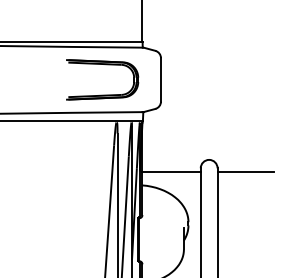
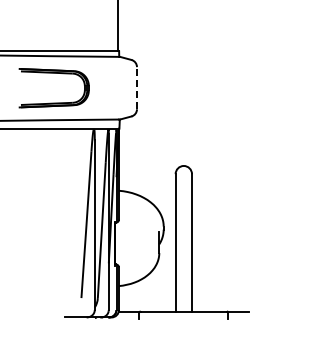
line: (161, 79) -> (137, 87), solid -> dashed
part: (101, 94) -> (53, 102), moved
line: (170, 171) -> (146, 177), removed
line: (245, 171) -> (219, 177), removed

